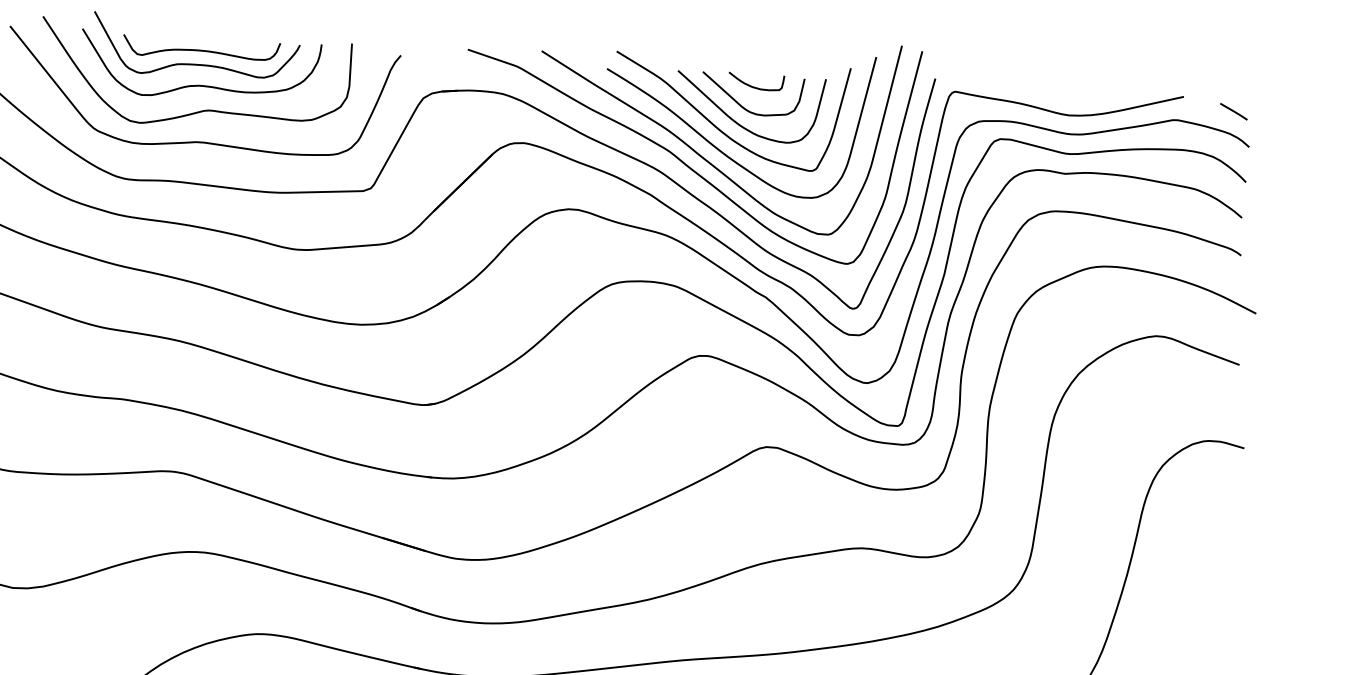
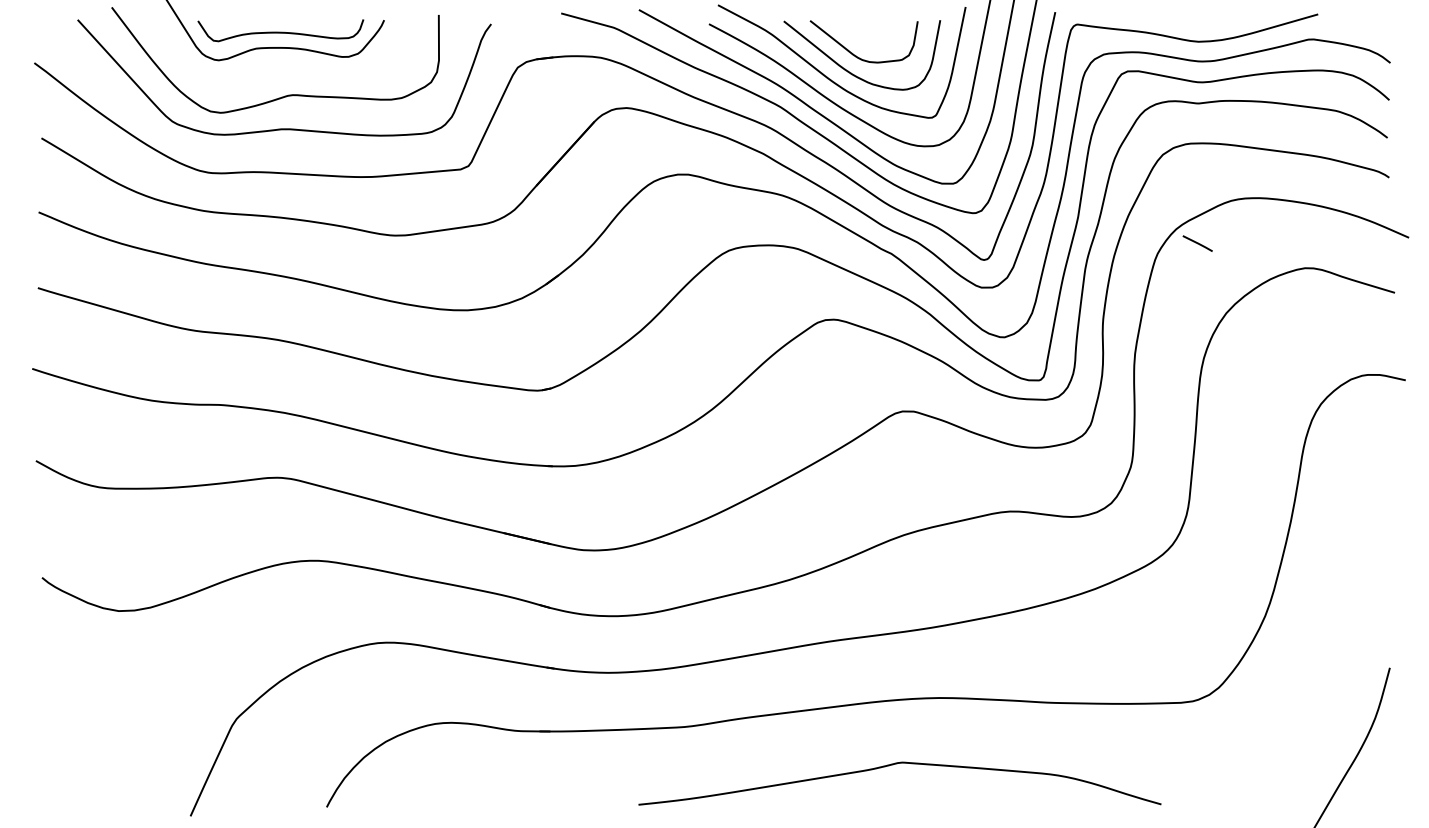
curve: (198, 84) -> (280, 68), removed
curve: (753, 86) -> (864, 32), removed
line: (1233, 111) -> (1197, 243), moved

